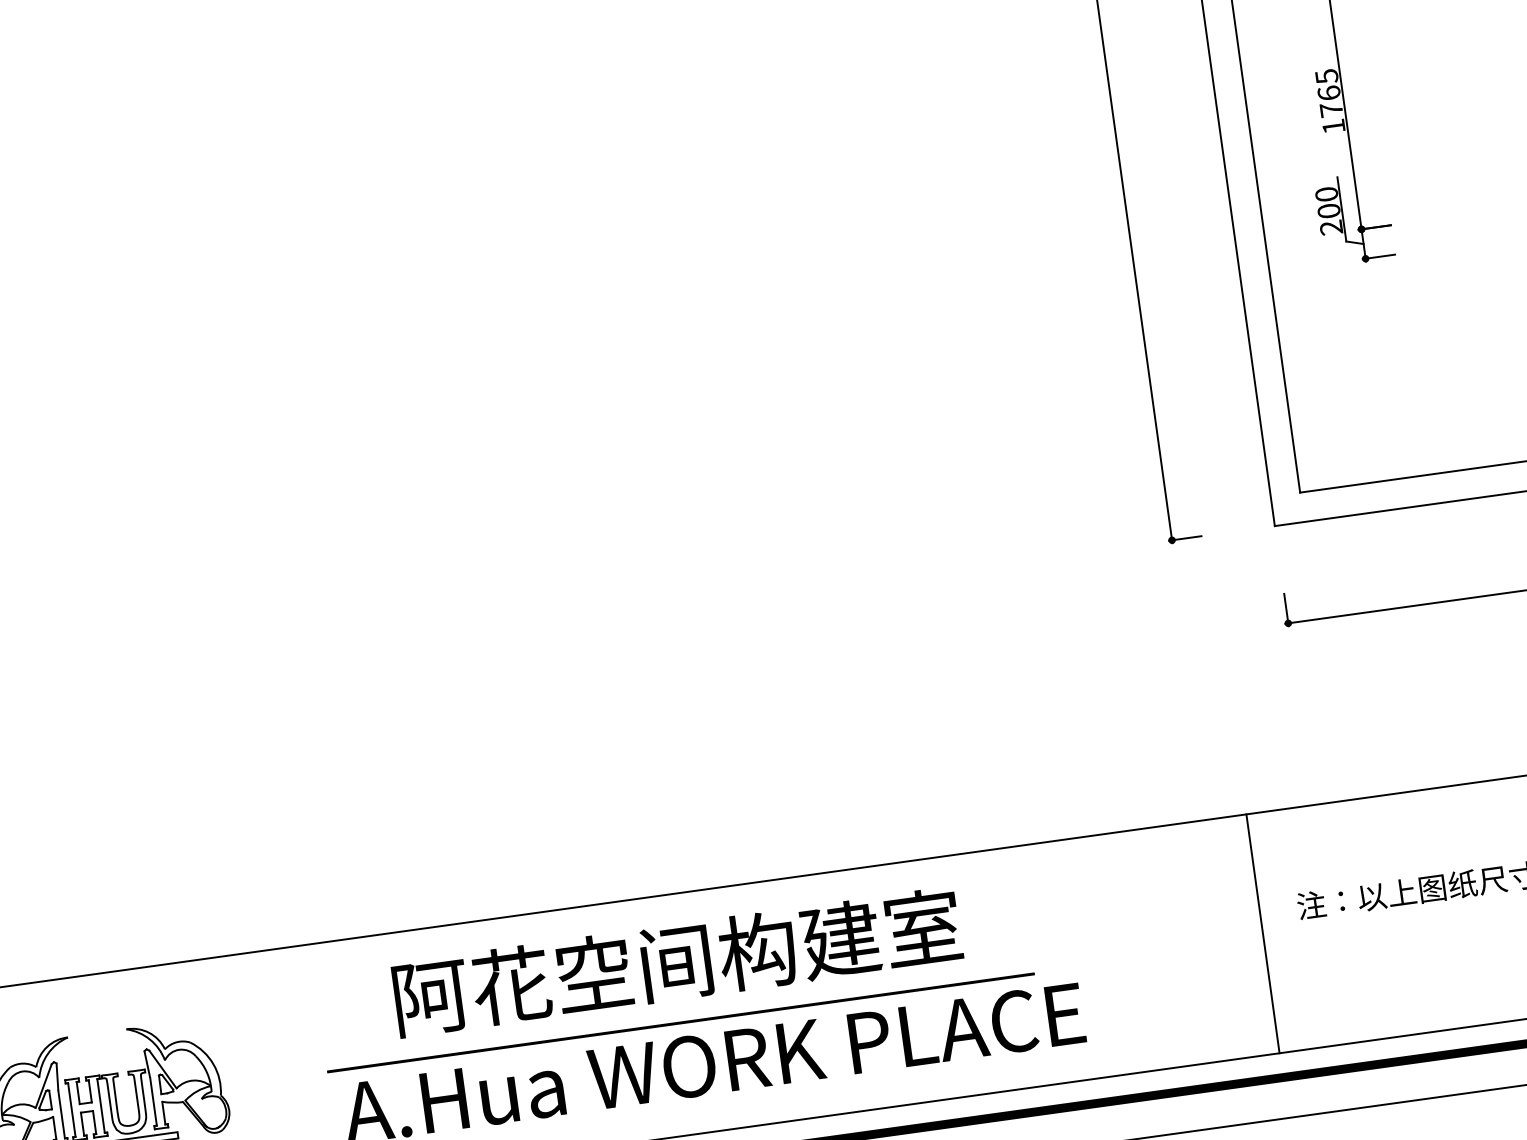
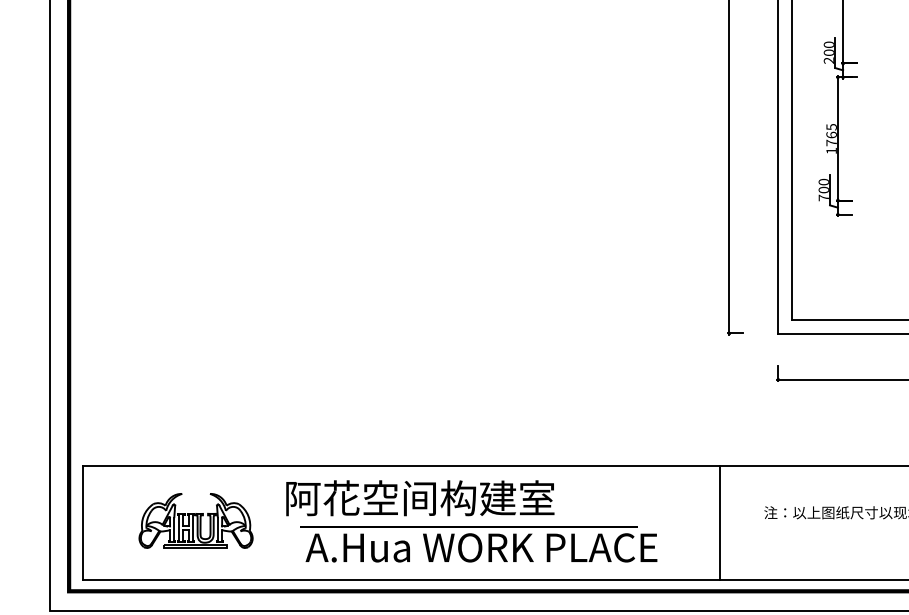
text: (1330, 226) -> (823, 197), 200 -> 700
line: (1263, 932) -> (720, 522), moved
text: (677, 962) -> (420, 498), moved

